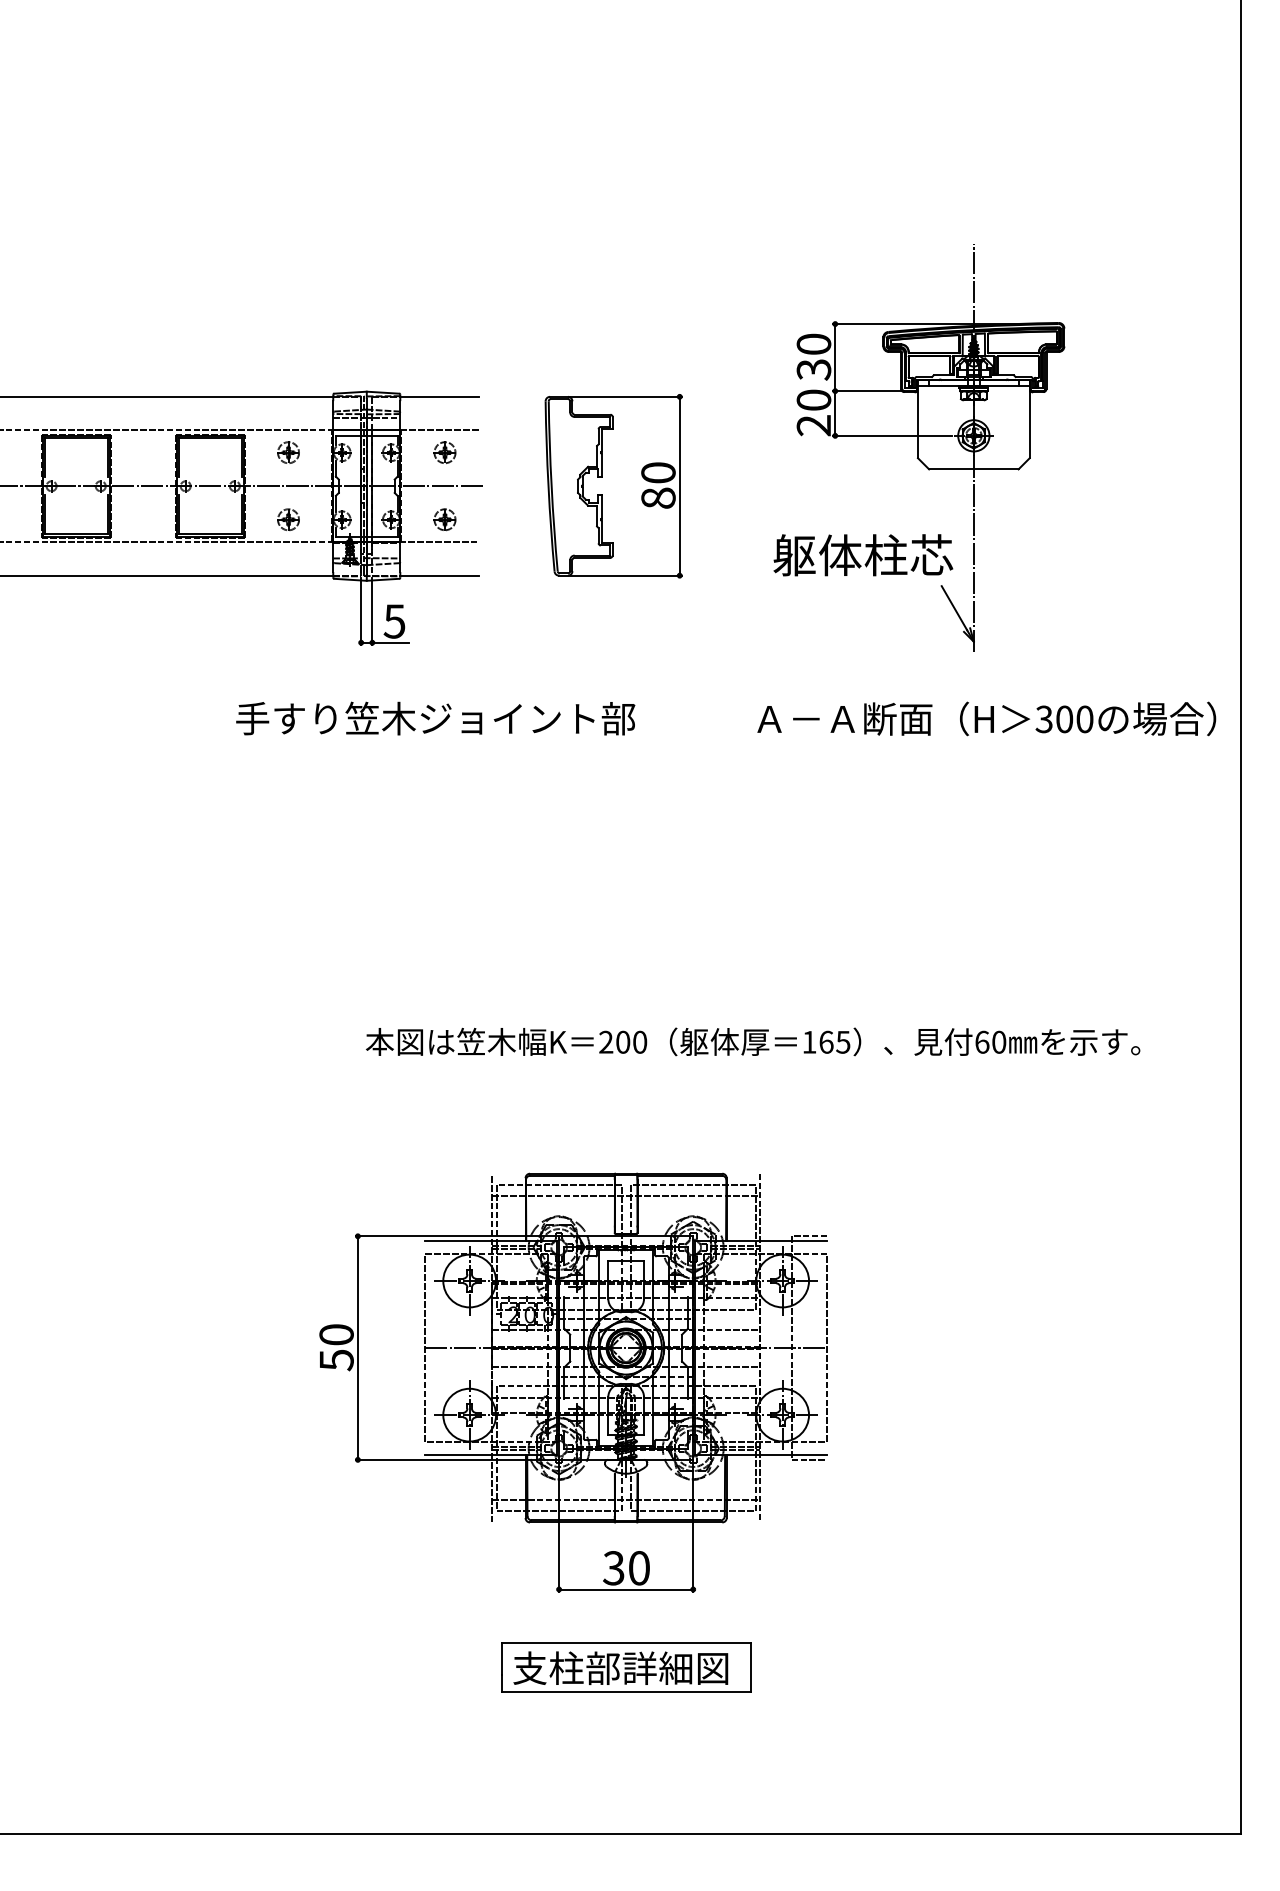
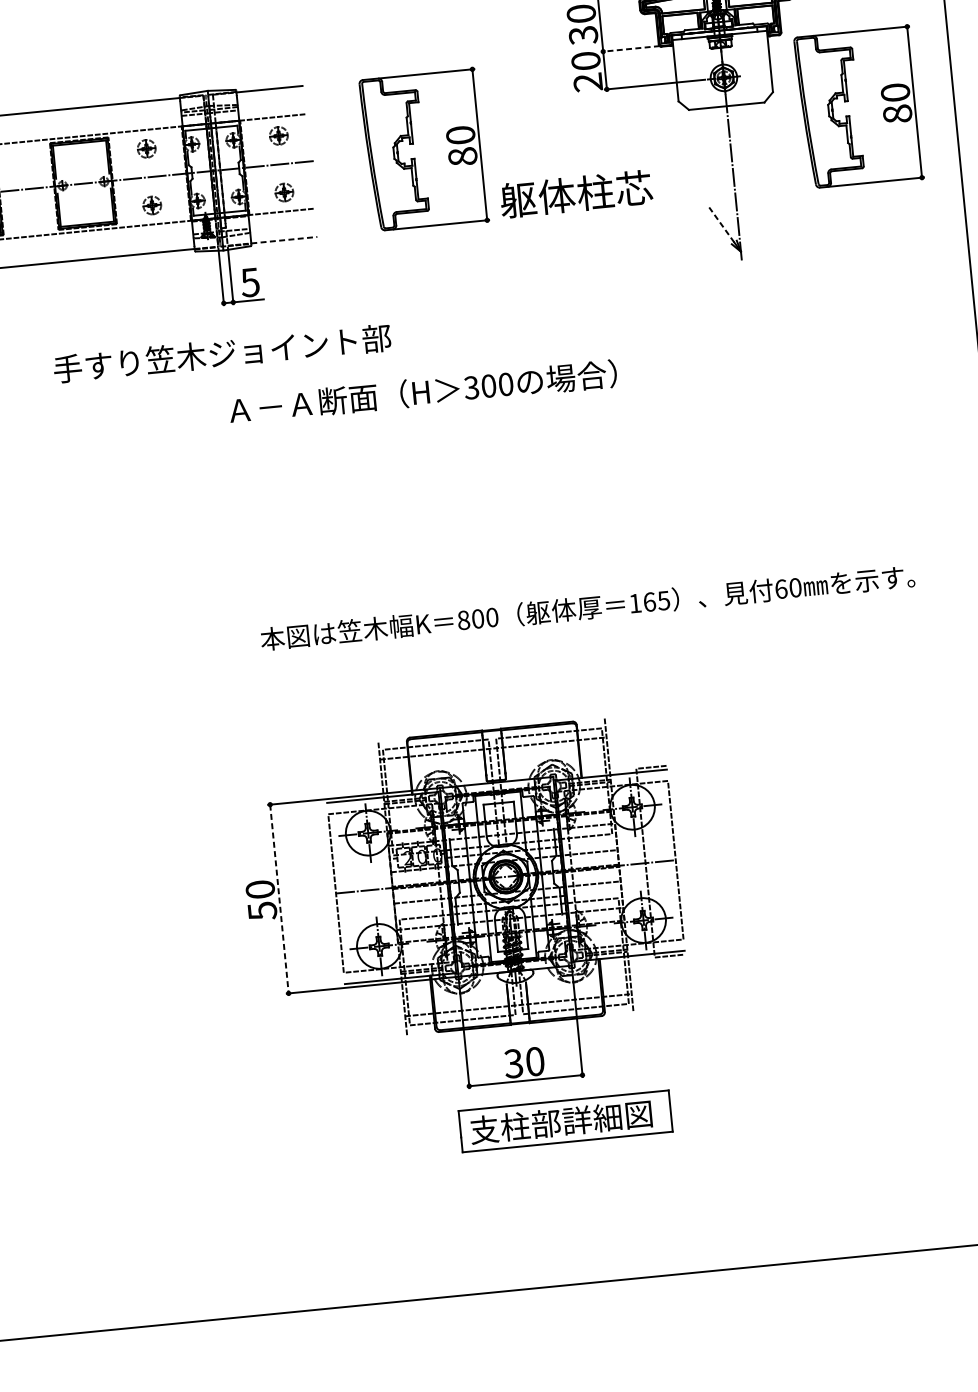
line: (867, 391) -> (630, 49), solid -> dashed
part: (1128, 486) -> (858, 107), added
text: (863, 555) -> (576, 194), moved
line: (439, 575) -> (284, 240), solid -> dashed
line: (954, 607) -> (721, 224), solid -> dashed
text: (435, 718) -> (222, 353), moved
text: (986, 718) -> (422, 391), moved
text: (606, 1041) -> (463, 619), 200 -> 800
line: (357, 1348) -> (279, 899), solid -> dashed
part: (626, 1667) -> (565, 1121), moved

